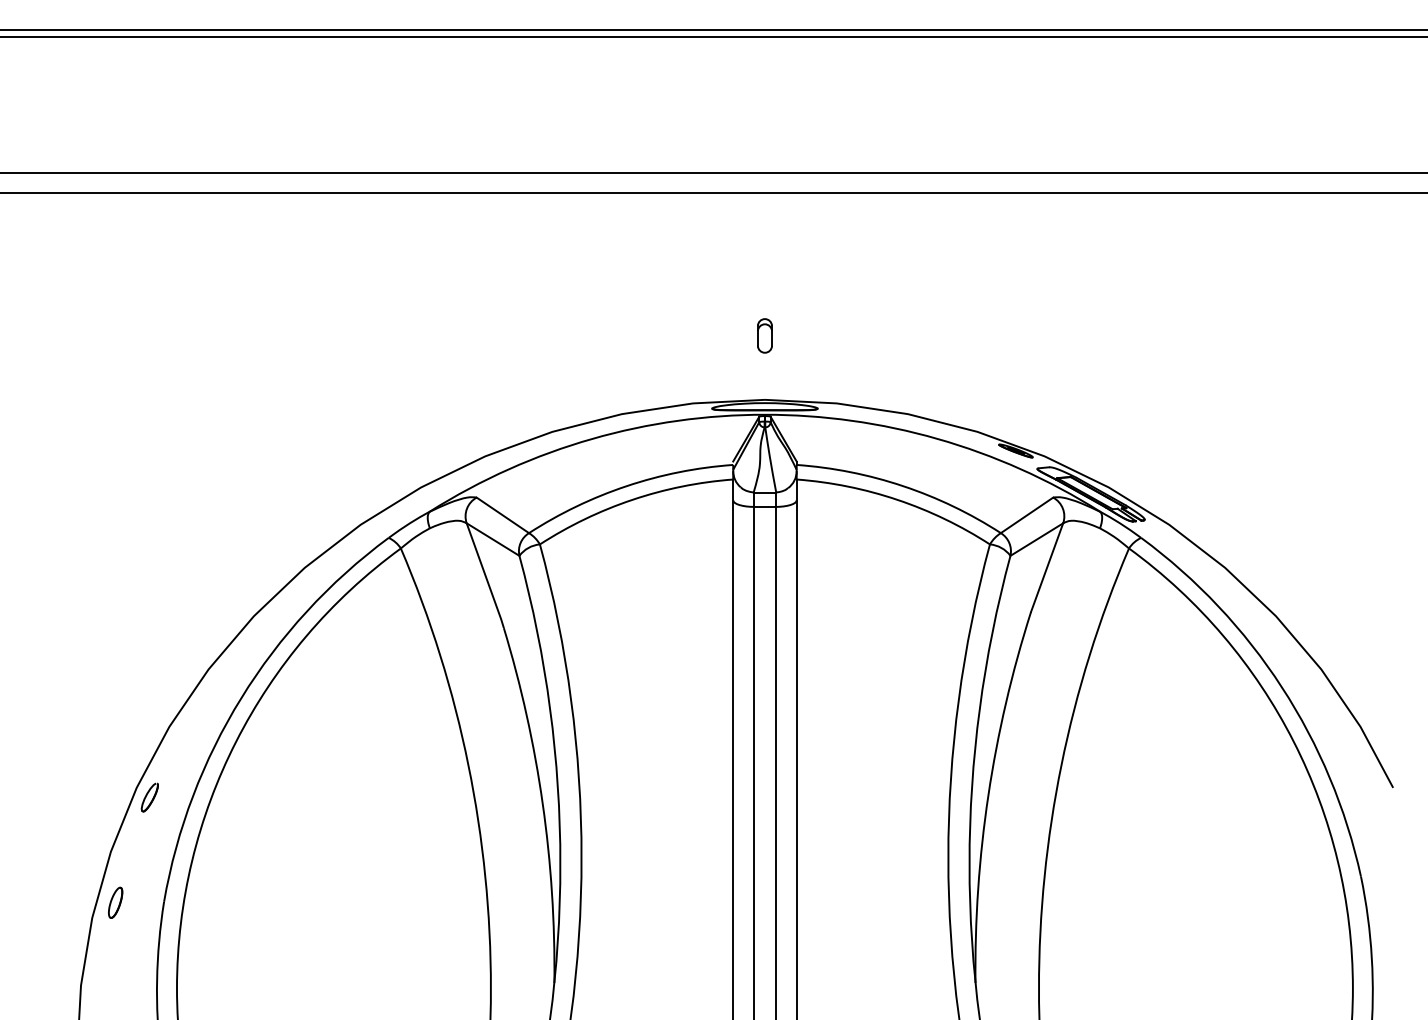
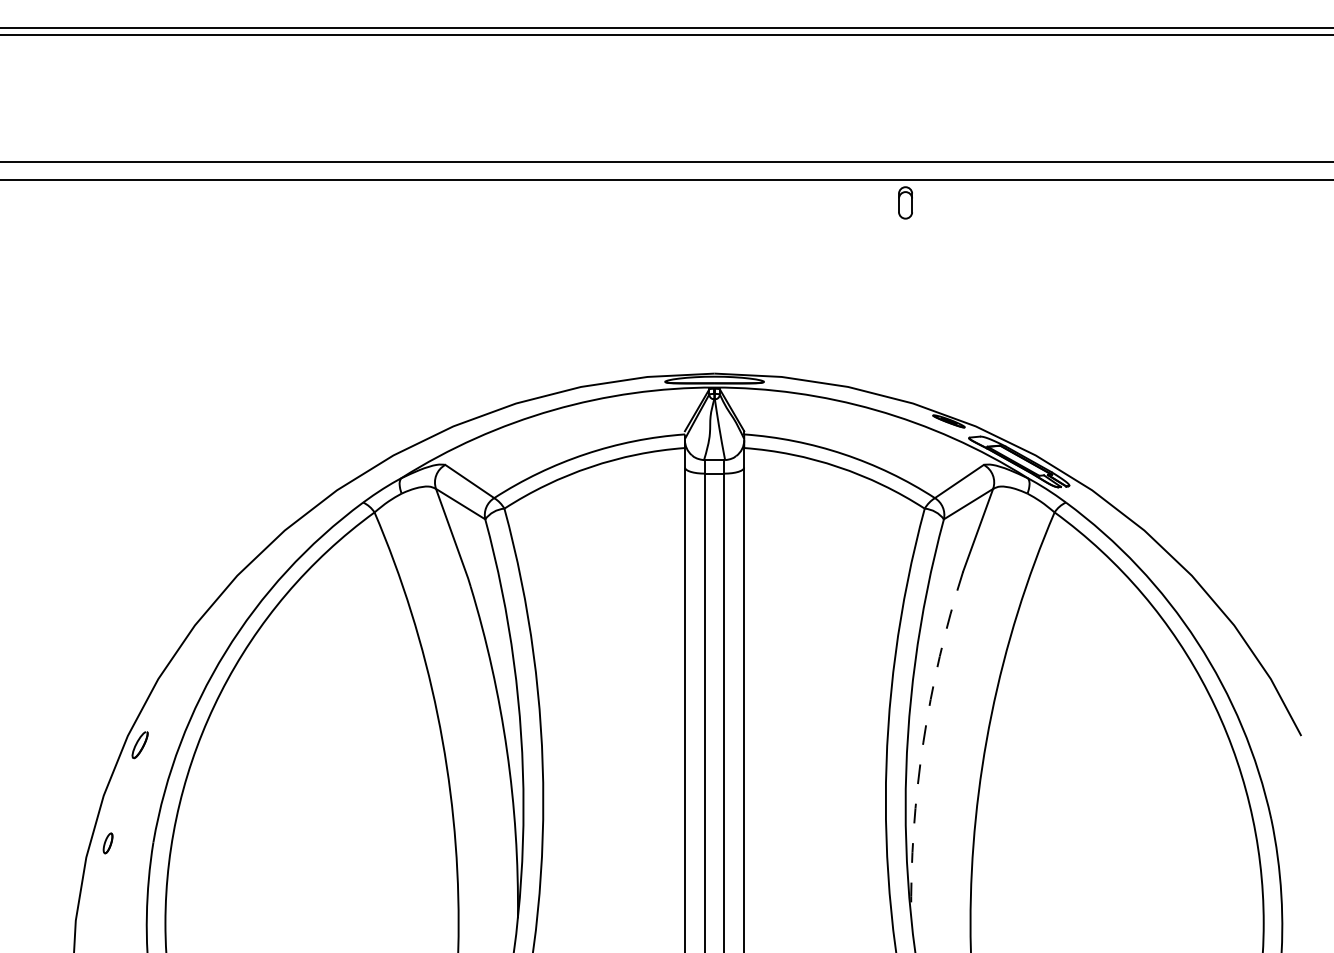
part: (764, 335) -> (905, 202), moved
arc: (988, 794) -> (923, 742), solid -> dashed
part: (114, 902) -> (107, 843), size x0.7

